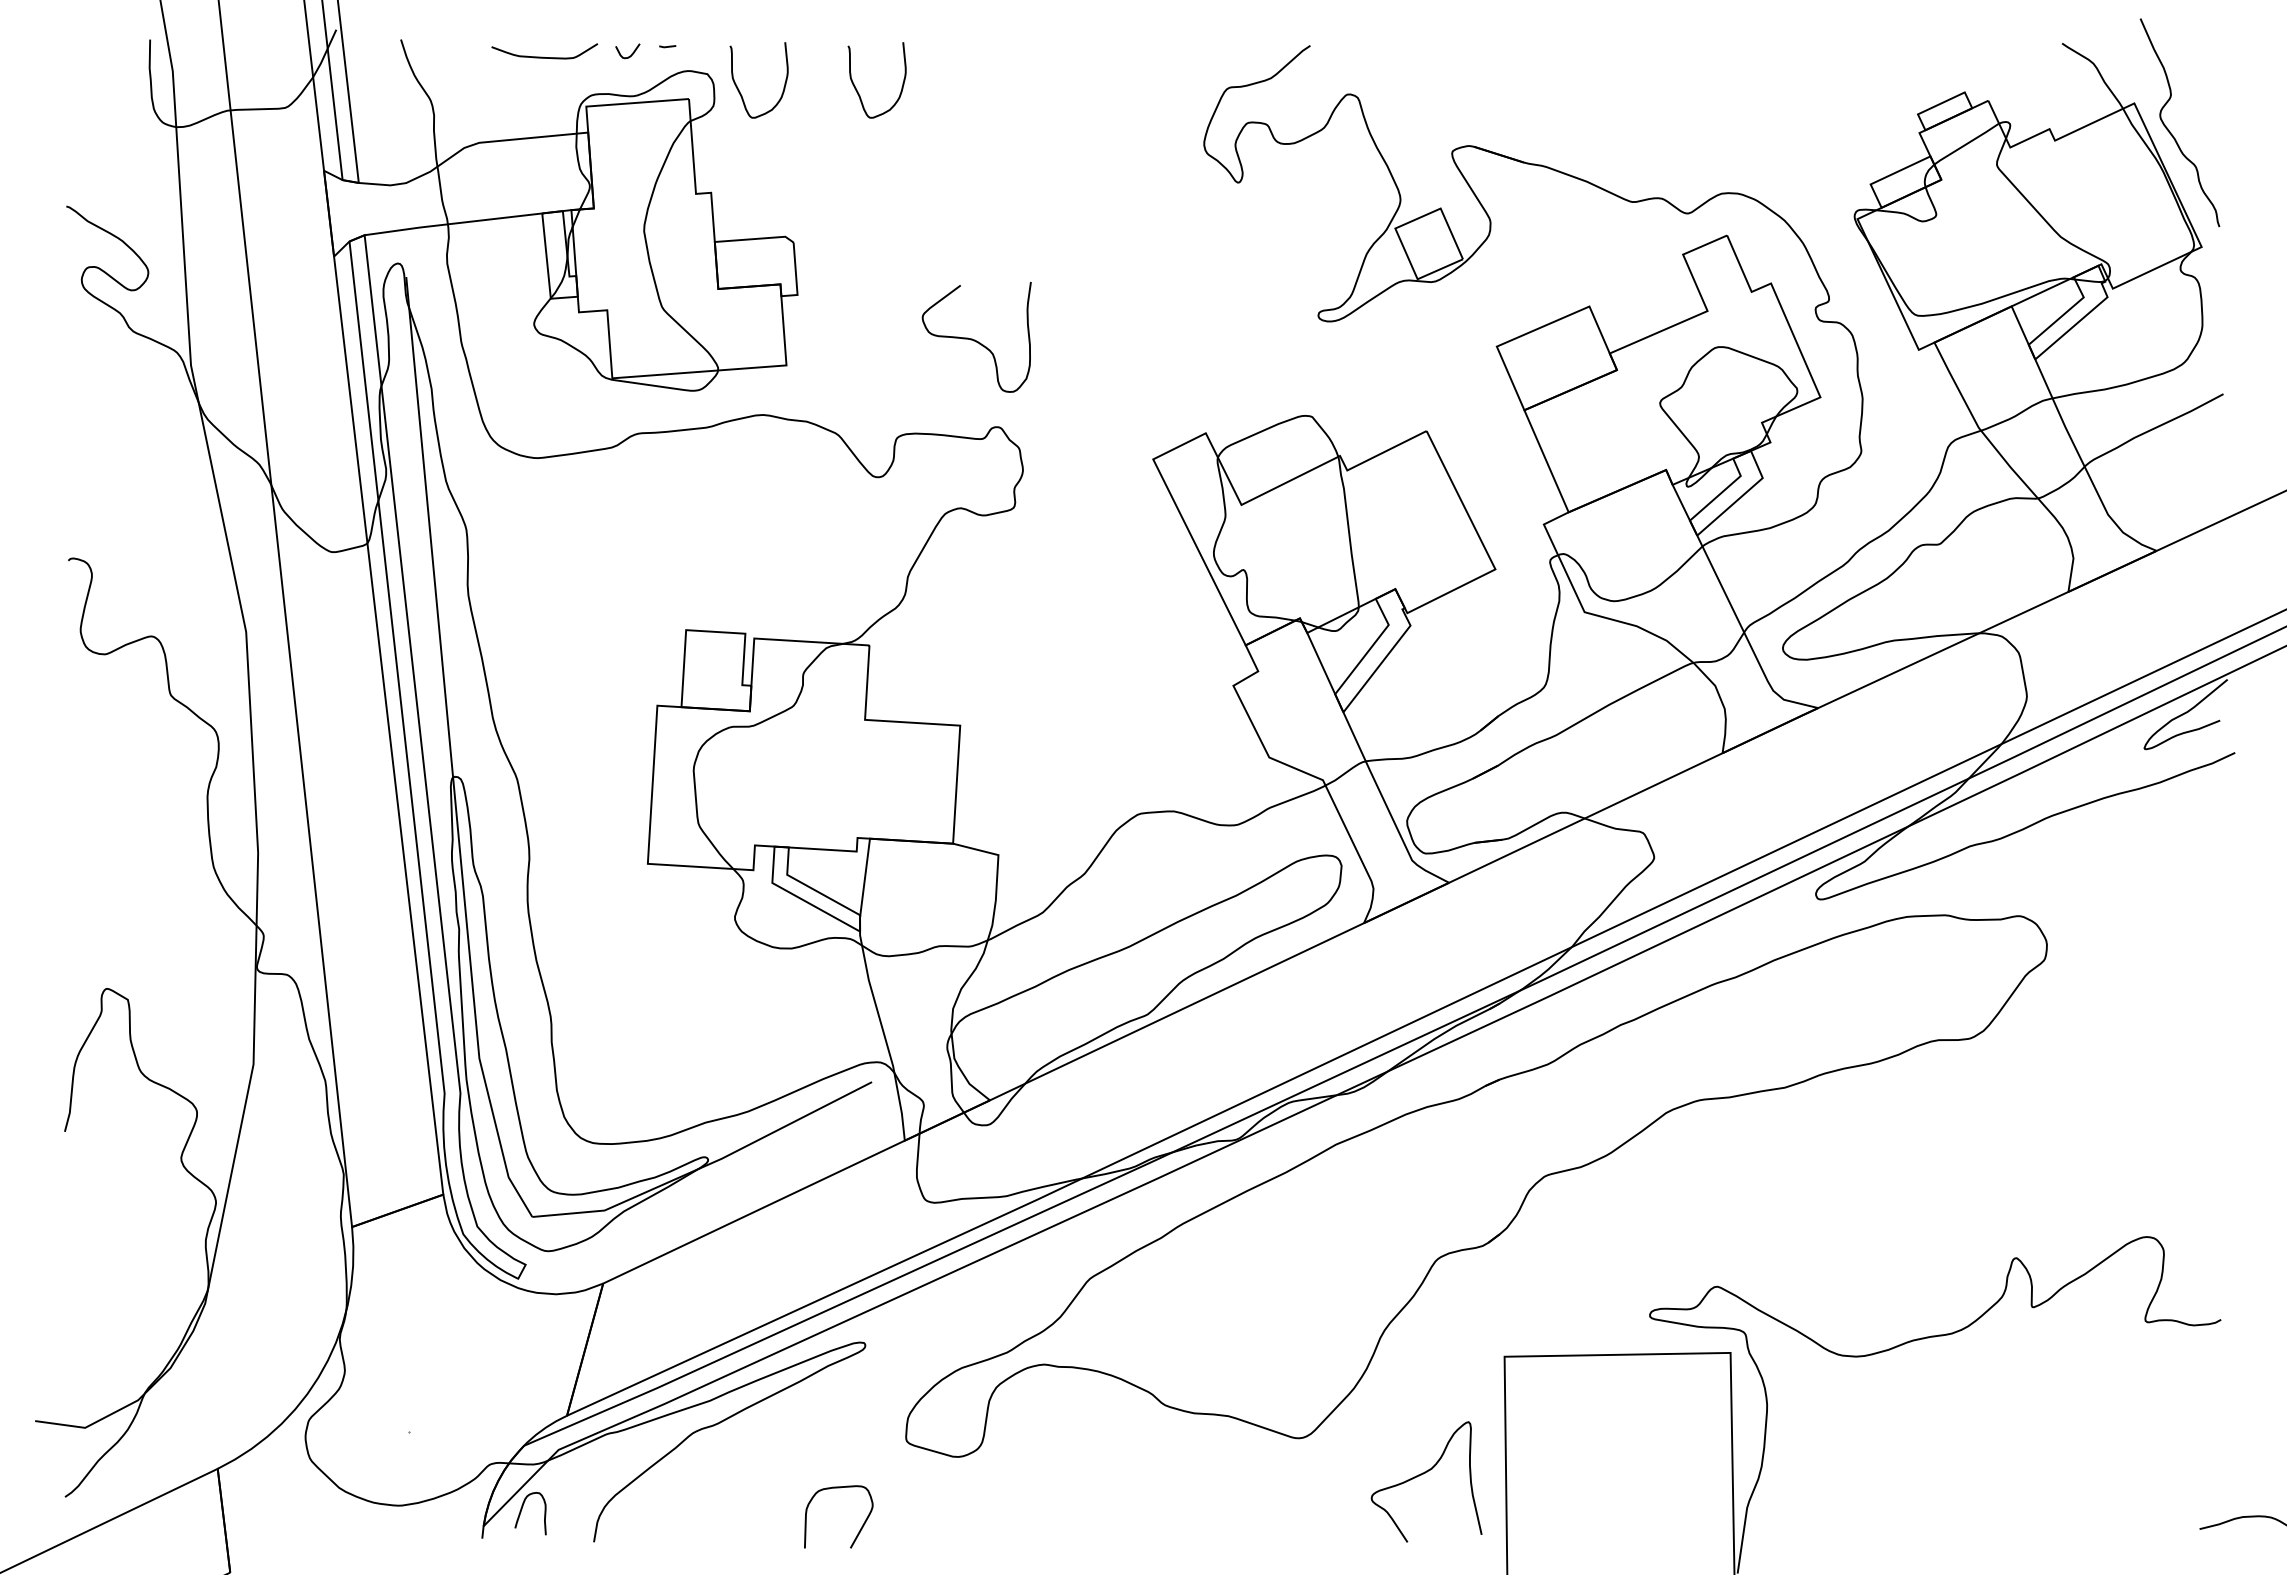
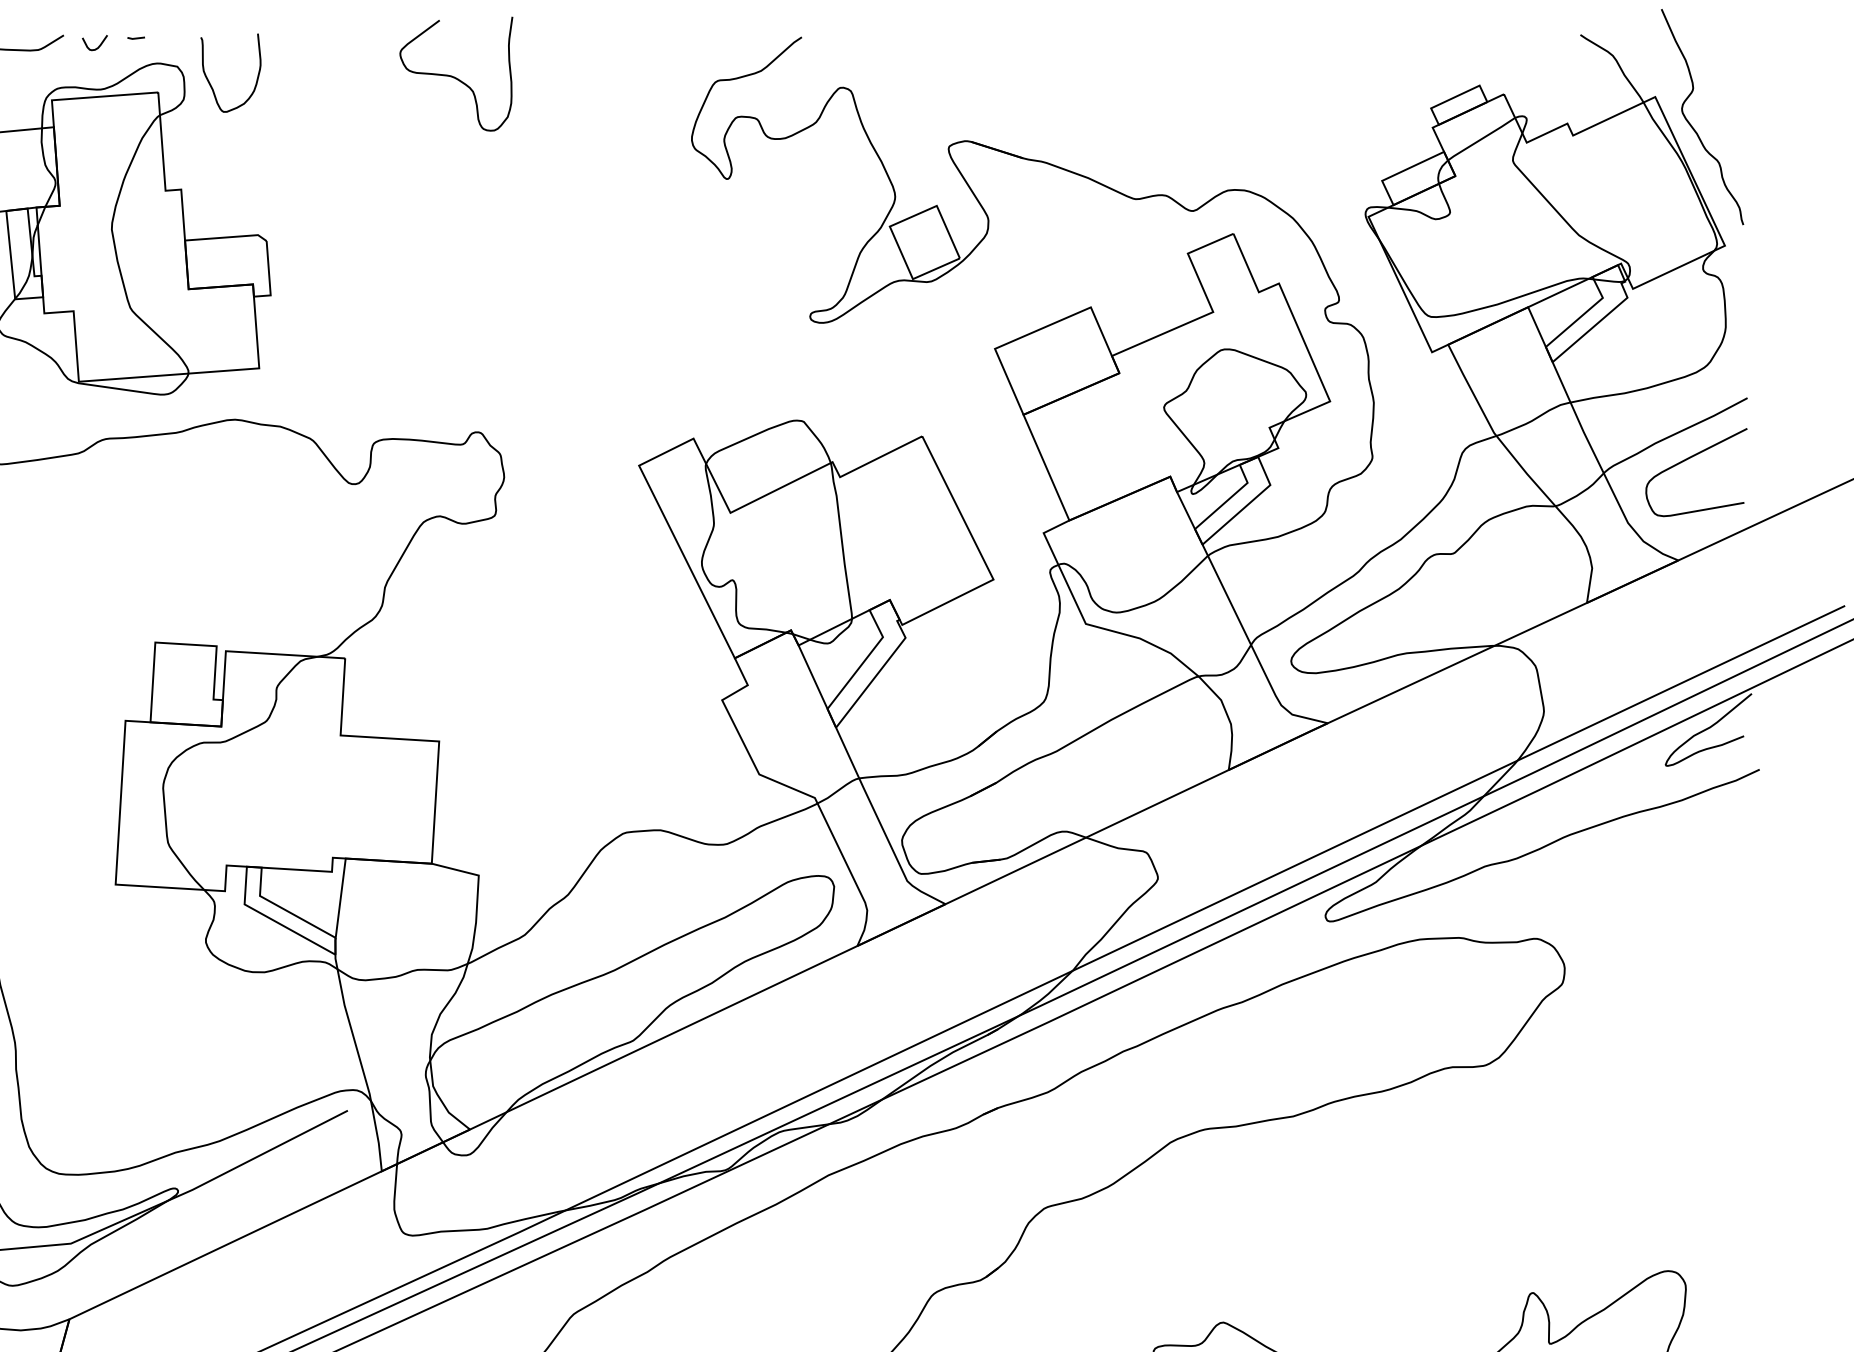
curve: (857, 89) -> (332, 82), removed
curve: (975, 339) -> (455, 76), moved
curve: (2166, 453) -> (1688, 459), added

